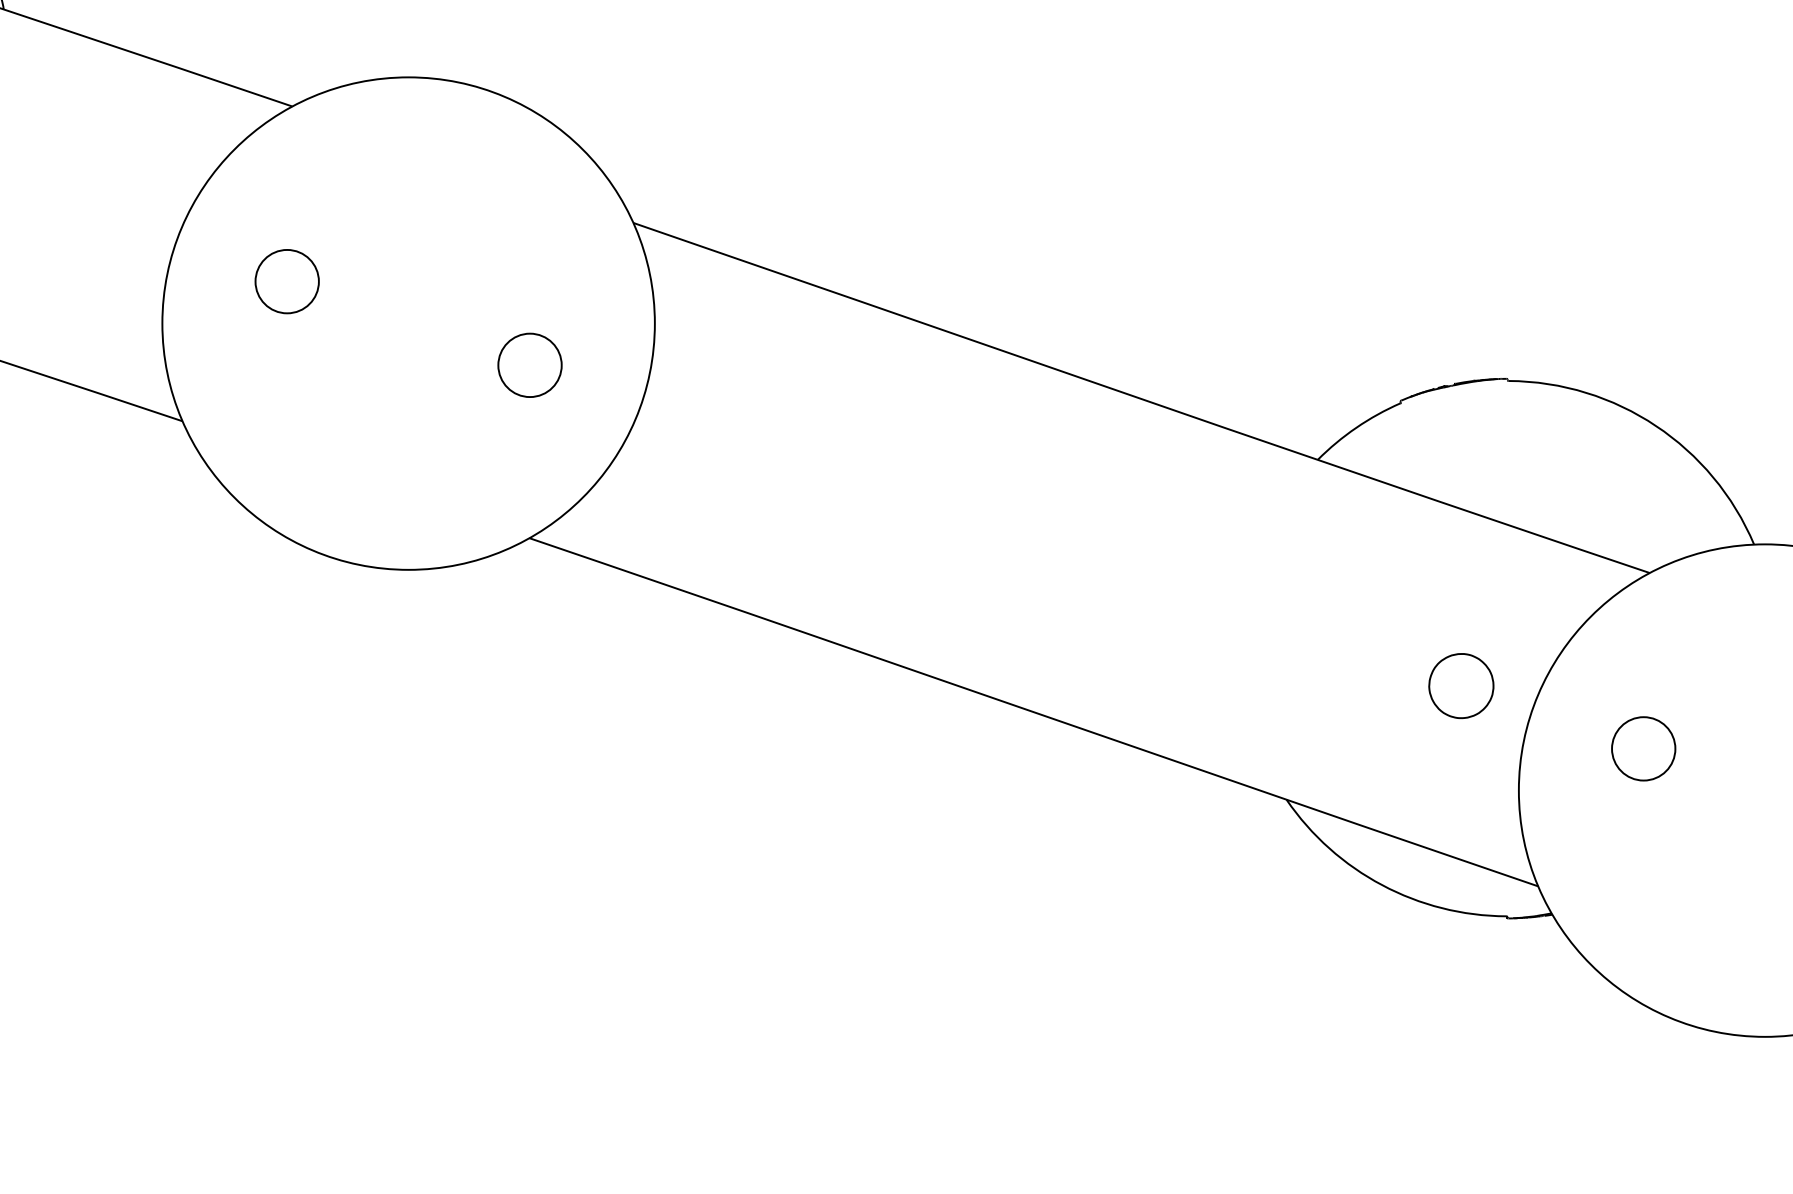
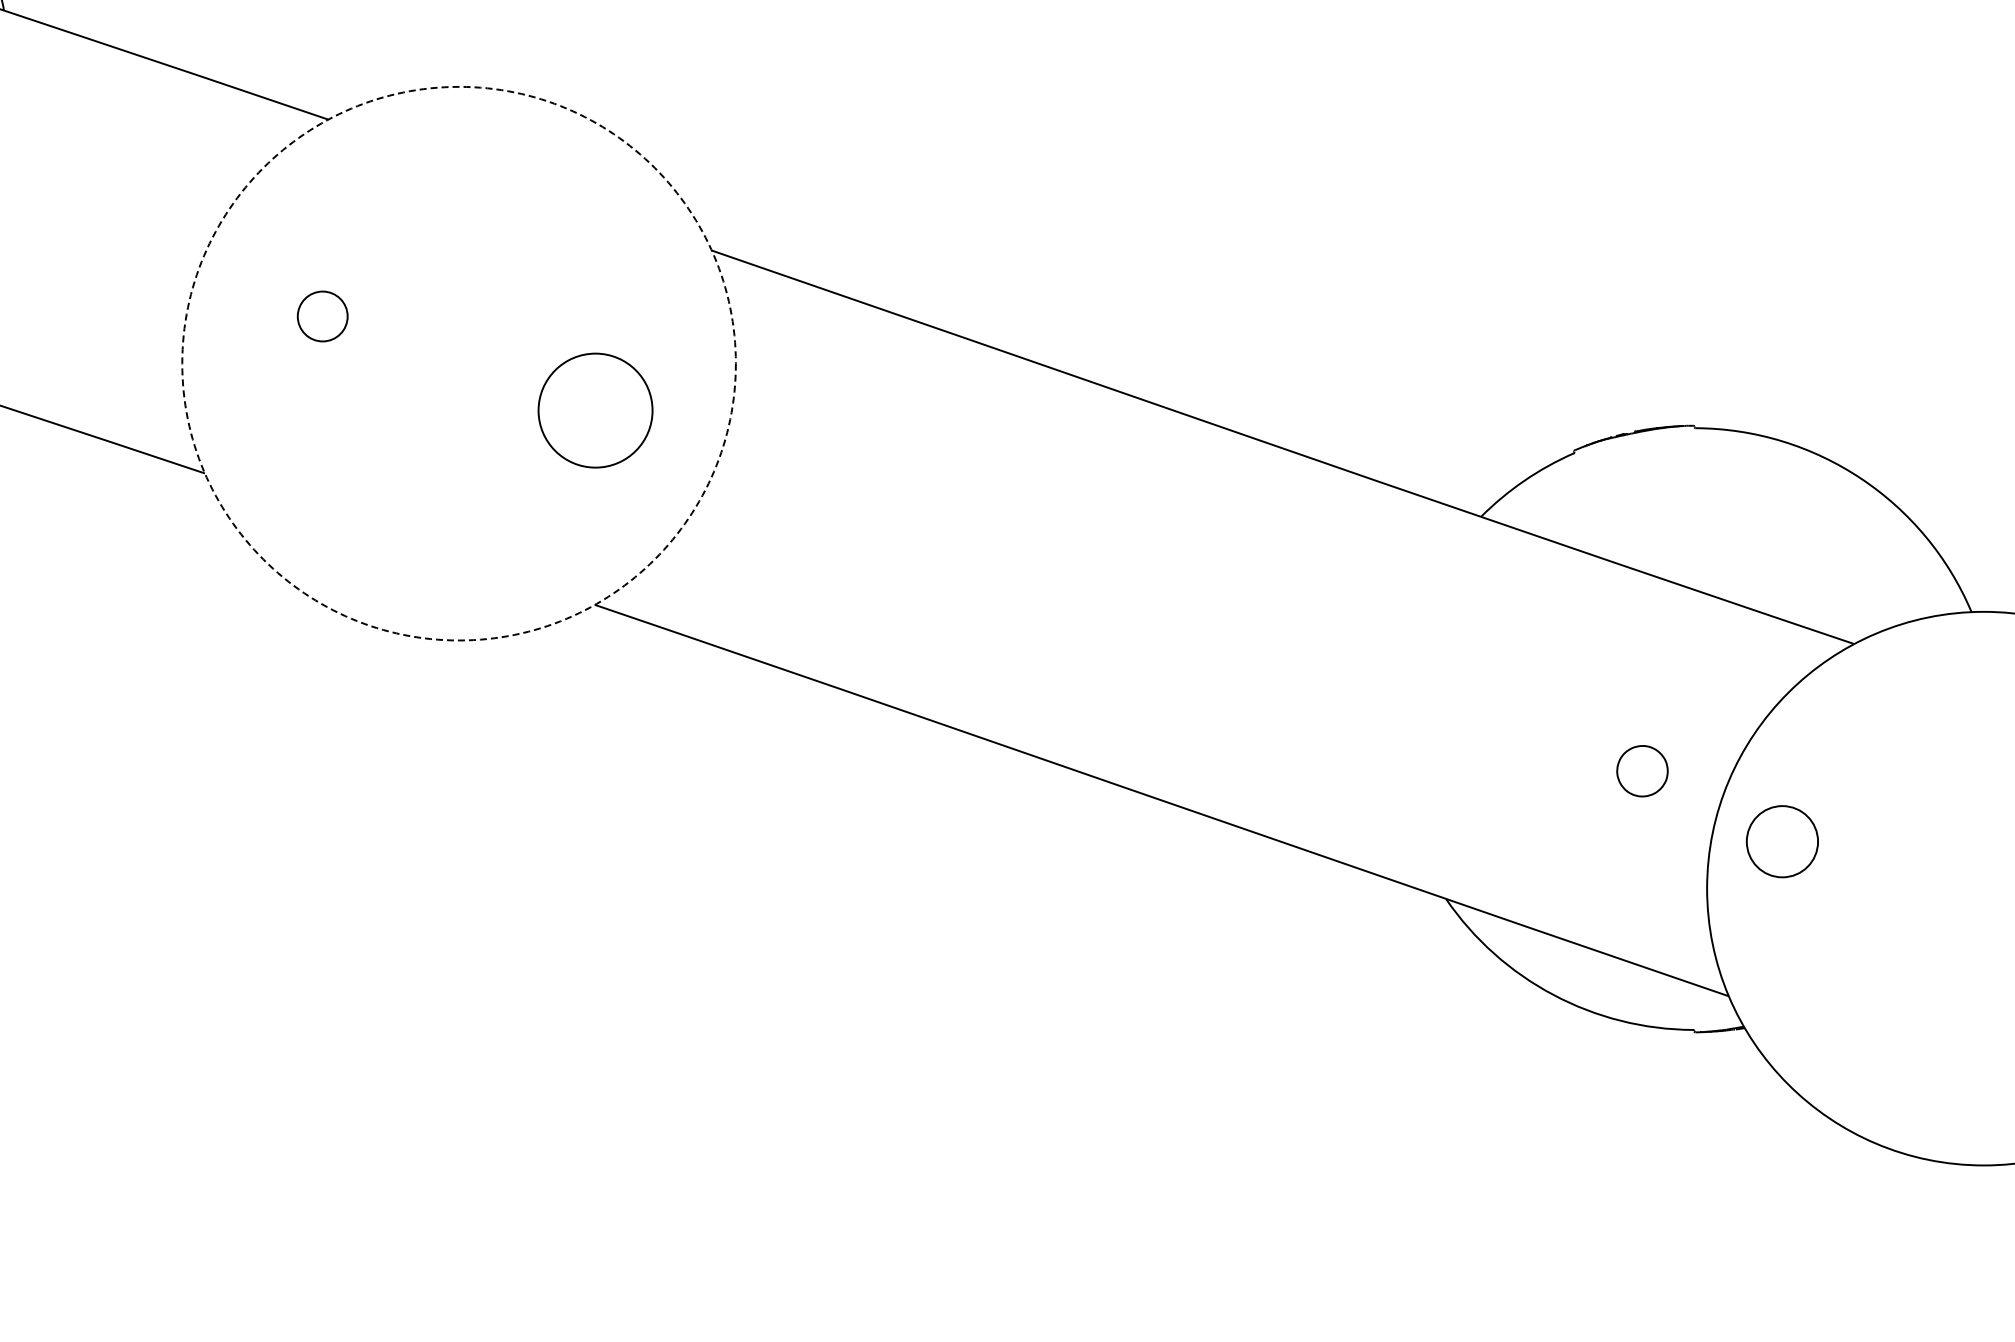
circle: (287, 281) -> (322, 316), size x0.7
circle: (408, 323) -> (458, 363), solid -> dashed
circle: (529, 365) -> (595, 410), size x1.6
part: (1461, 686) -> (1642, 771), size x0.7
circle: (1642, 748) -> (1781, 841), moved

